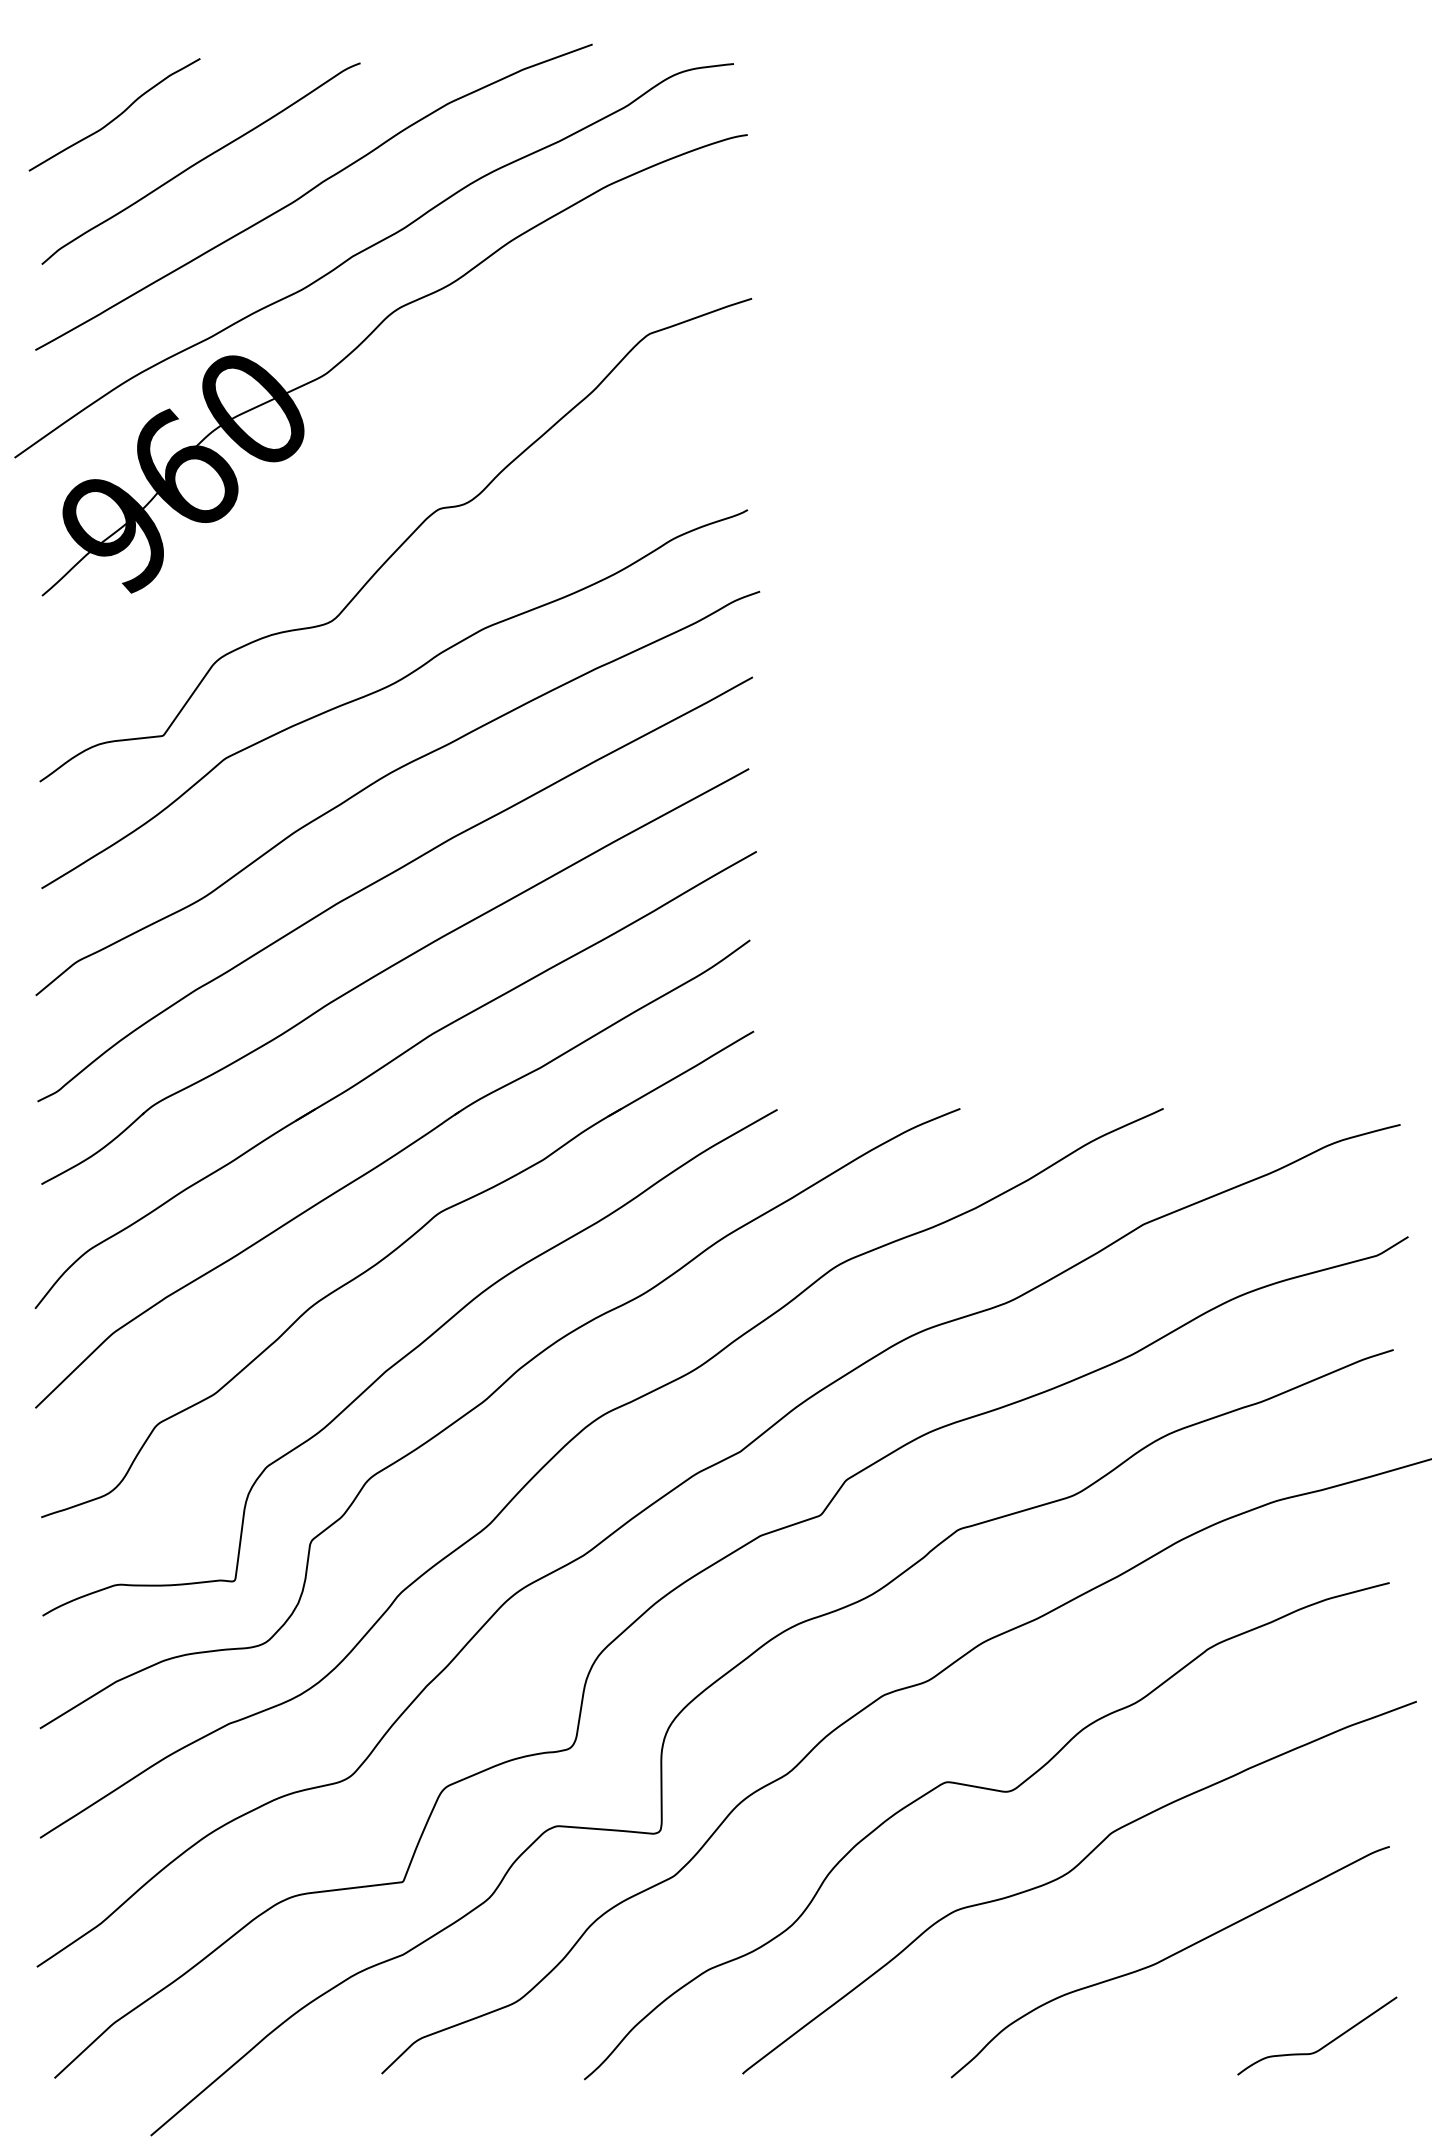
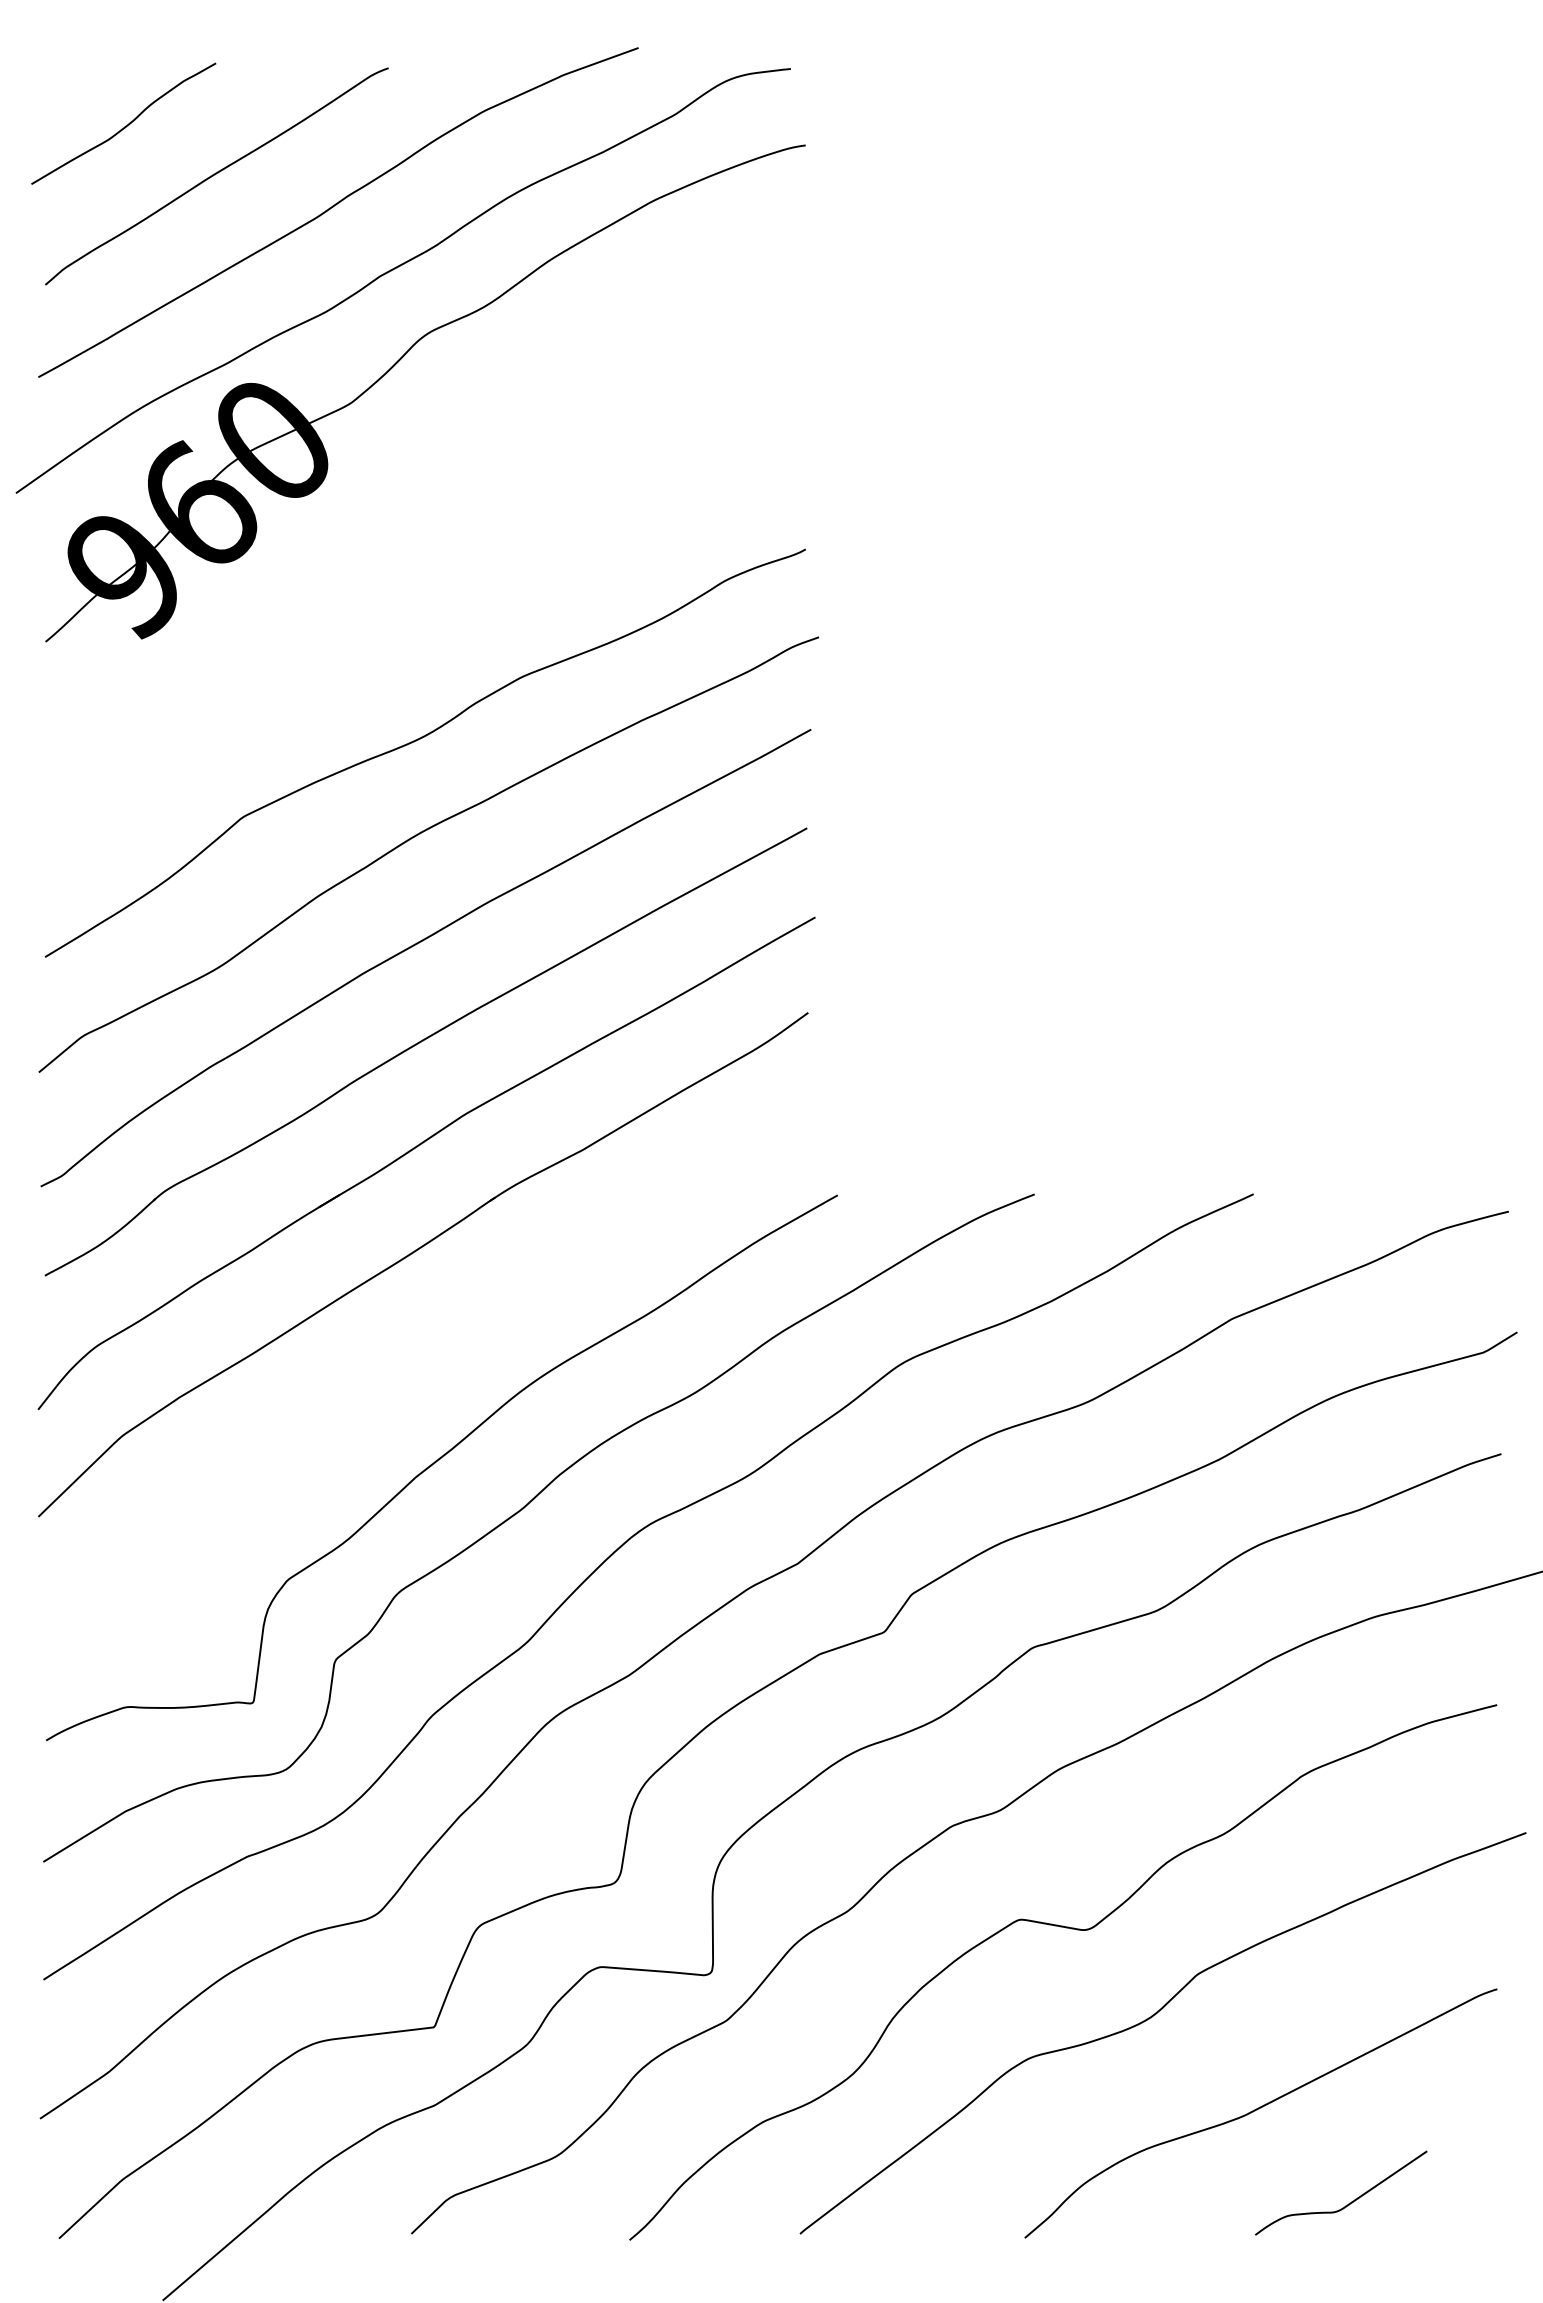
curve: (401, 544) -> (432, 586), removed
part: (387, 1257) -> (417, 1354), removed
curve: (1324, 2045) -> (1348, 2203), moved

